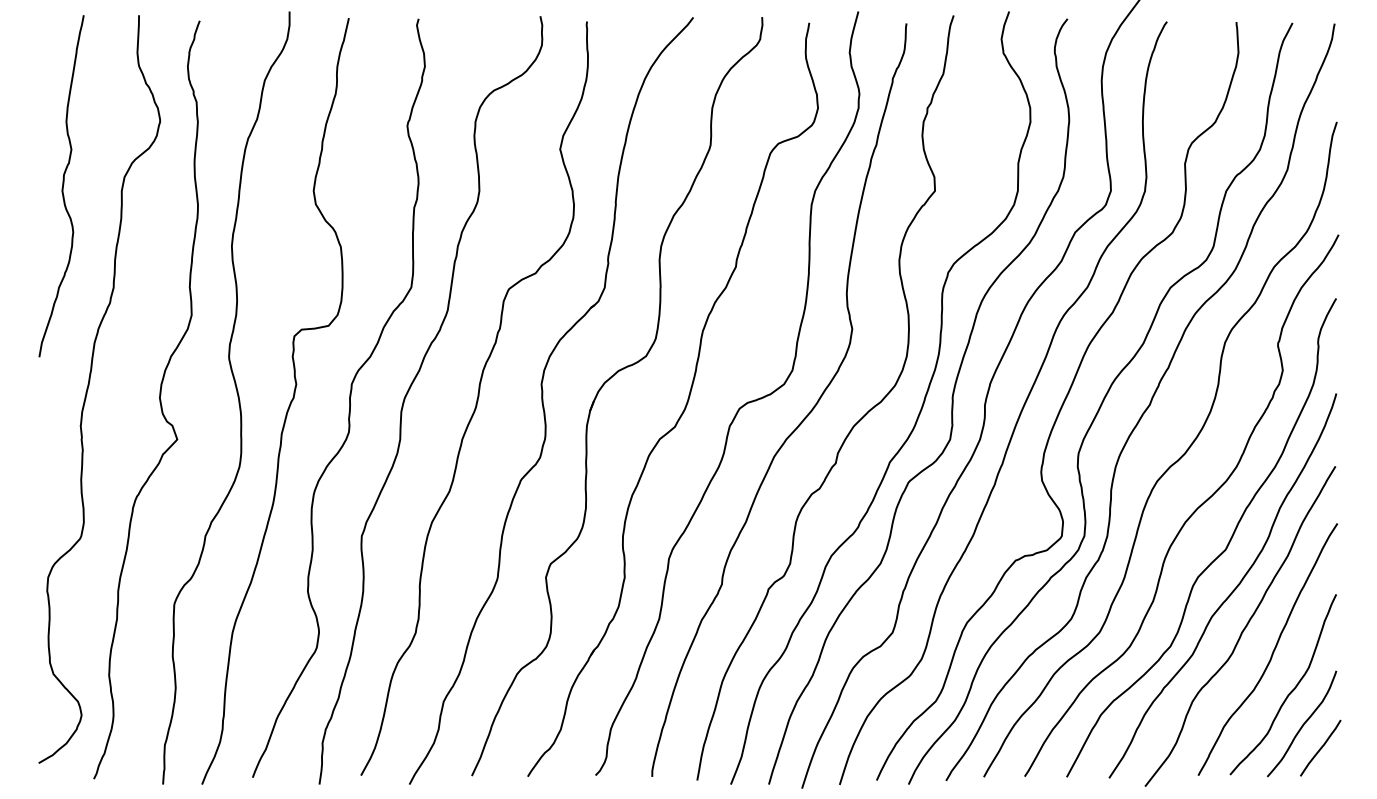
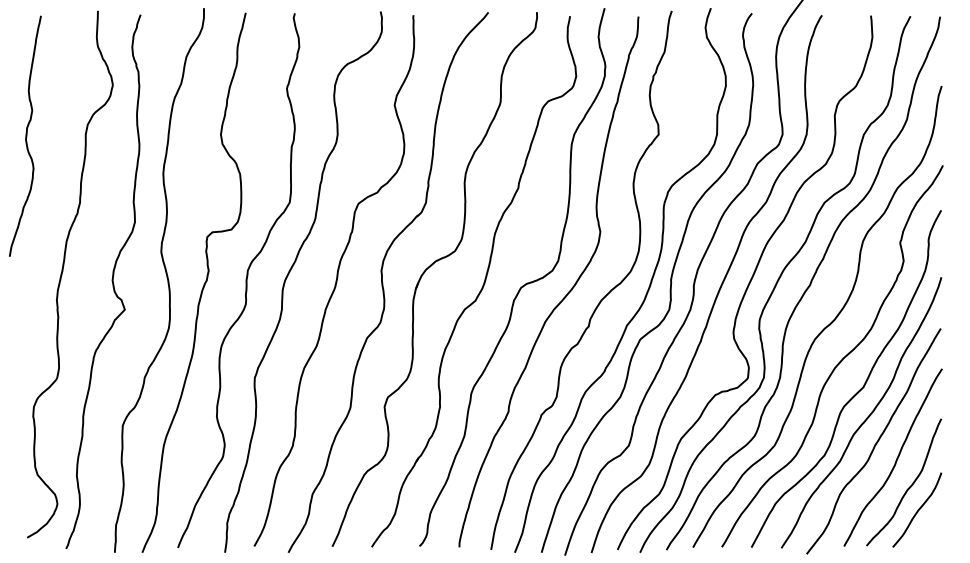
curve: (61, 185) -> (25, 135), moved
line: (1319, 748) -> (929, 527), removed

